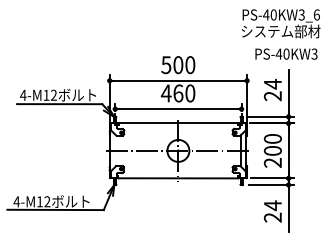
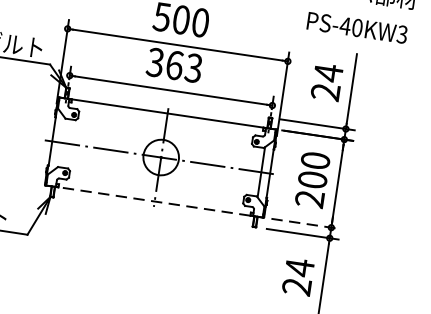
text: (177, 93) -> (173, 65), 460 -> 363
line: (178, 178) -> (154, 201), solid -> dashed
line: (273, 178) -> (307, 224), solid -> dashed

